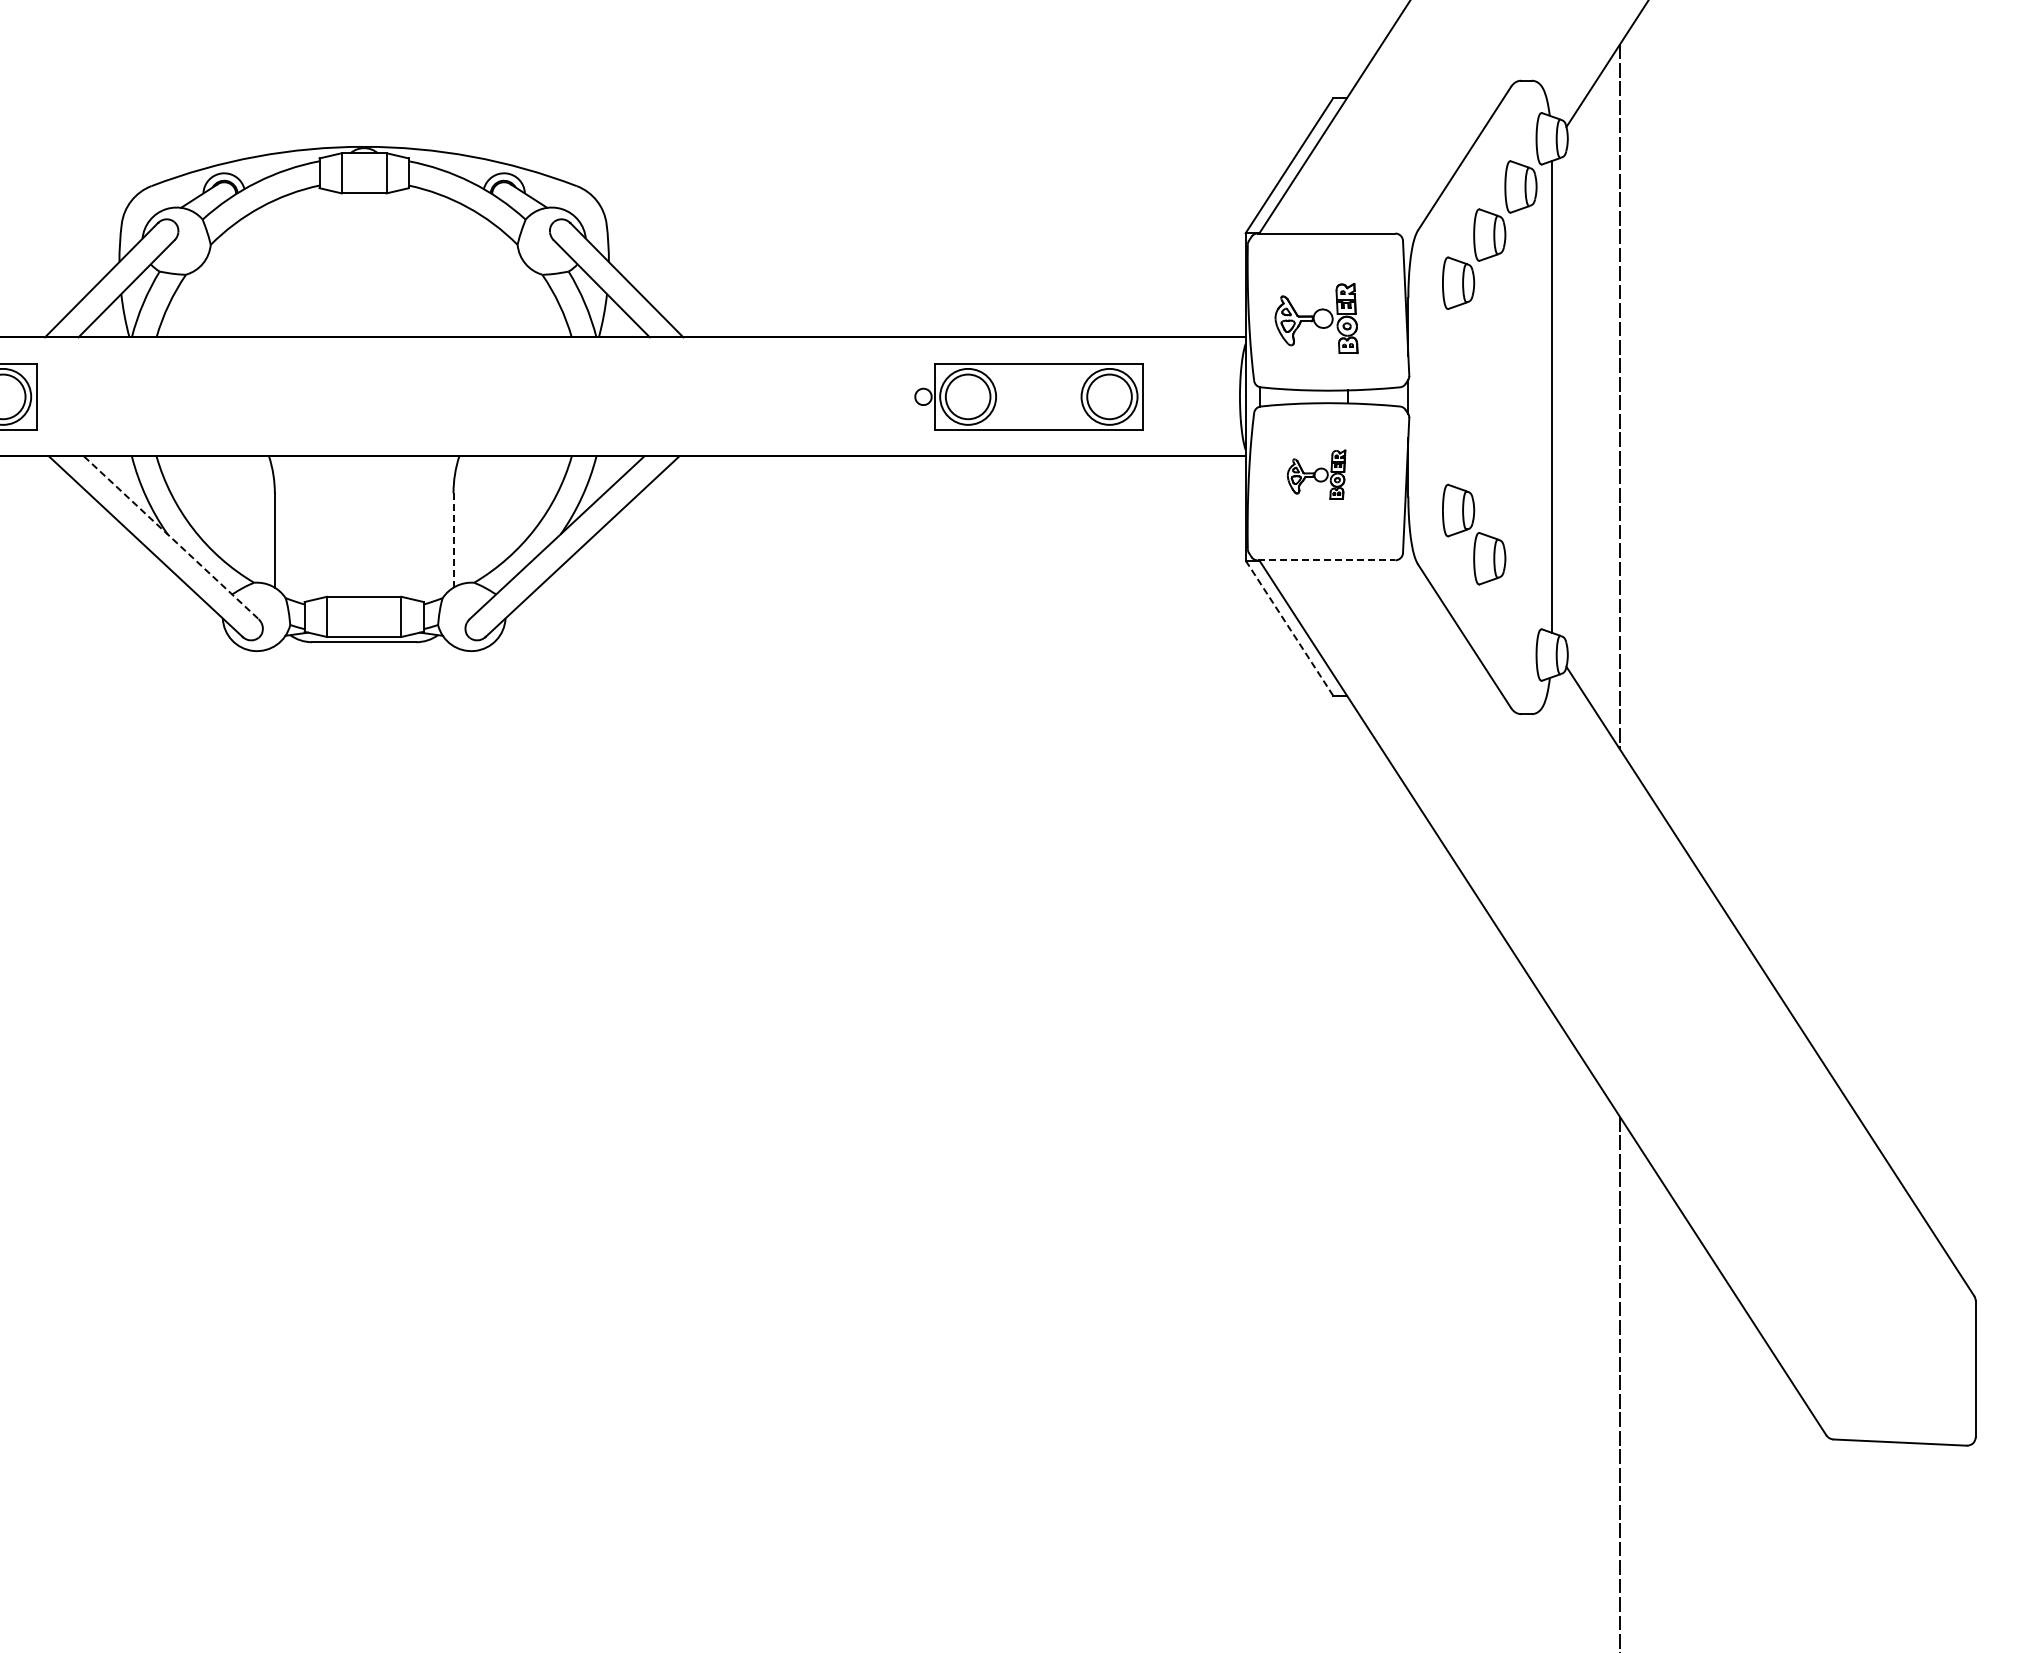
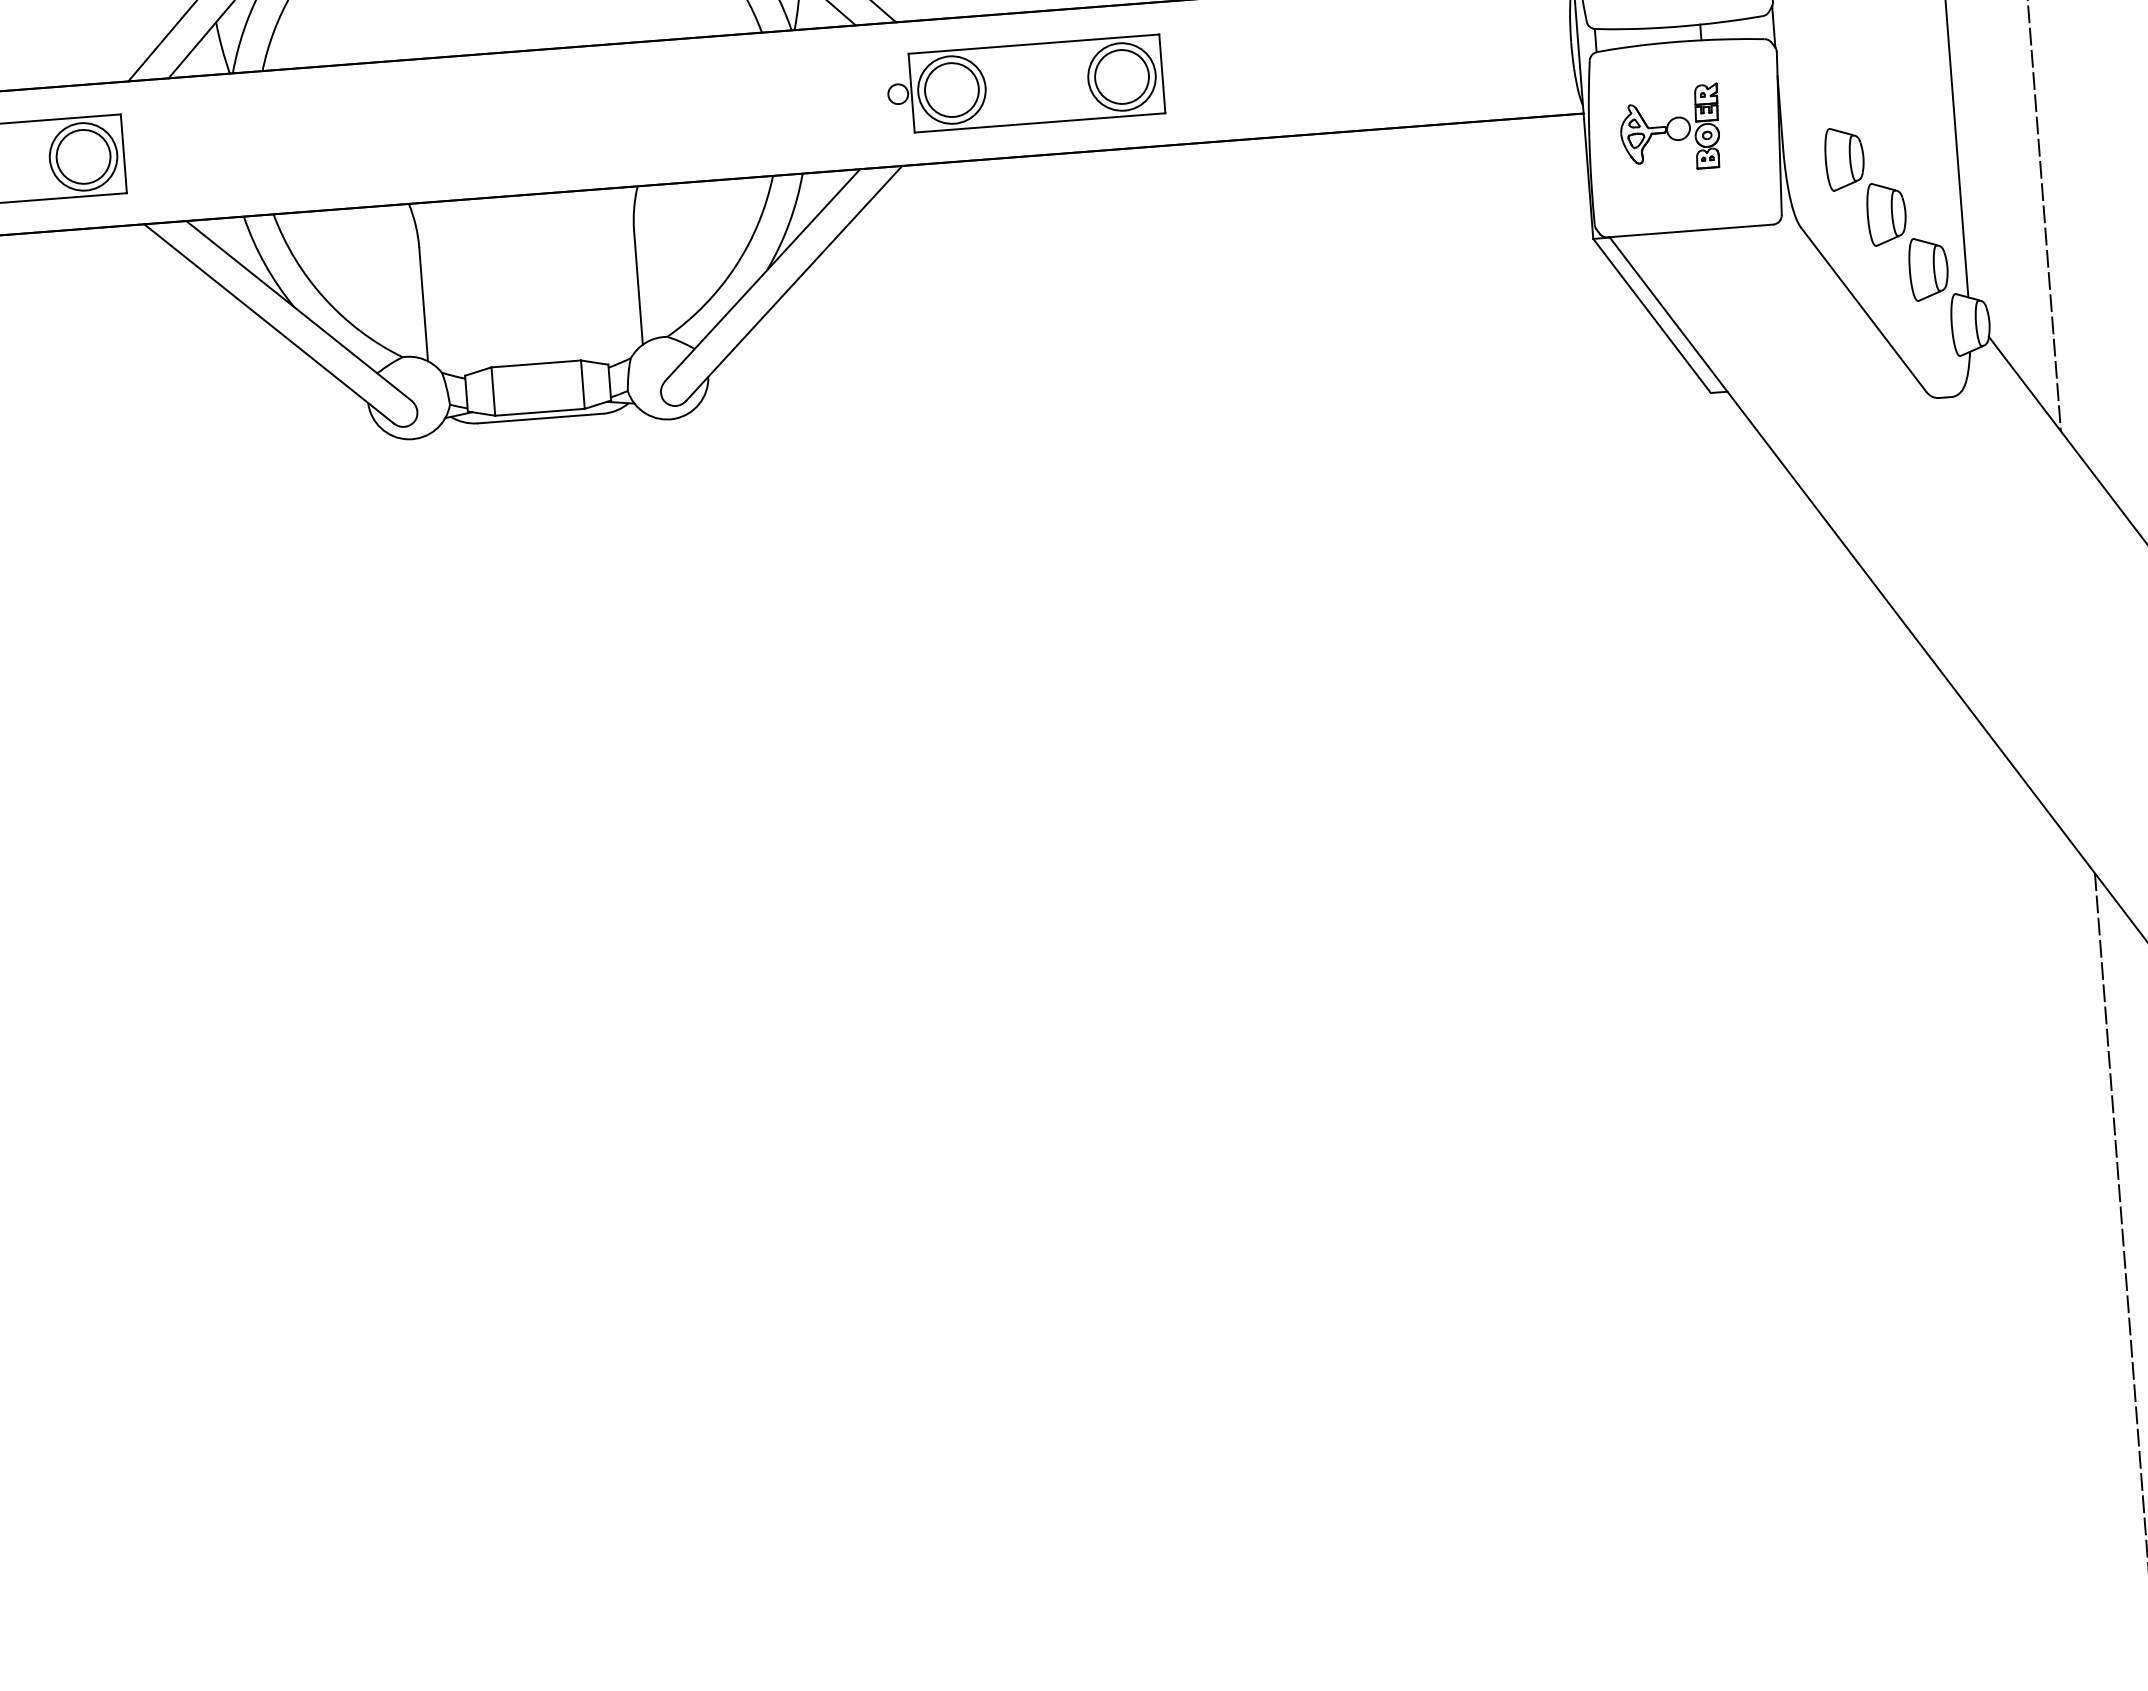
part: (1028, 396) -> (1024, 84), moved
part: (1316, 474) -> (1670, 128), size x1.43
line: (171, 538) -> (299, 311), dashed -> solid
line: (453, 540) -> (638, 287), dashed -> solid
line: (1326, 560) -> (1690, 231), dashed -> solid
part: (1520, 606) -> (1928, 268), added
line: (1289, 628) -> (1652, 316), dashed -> solid

